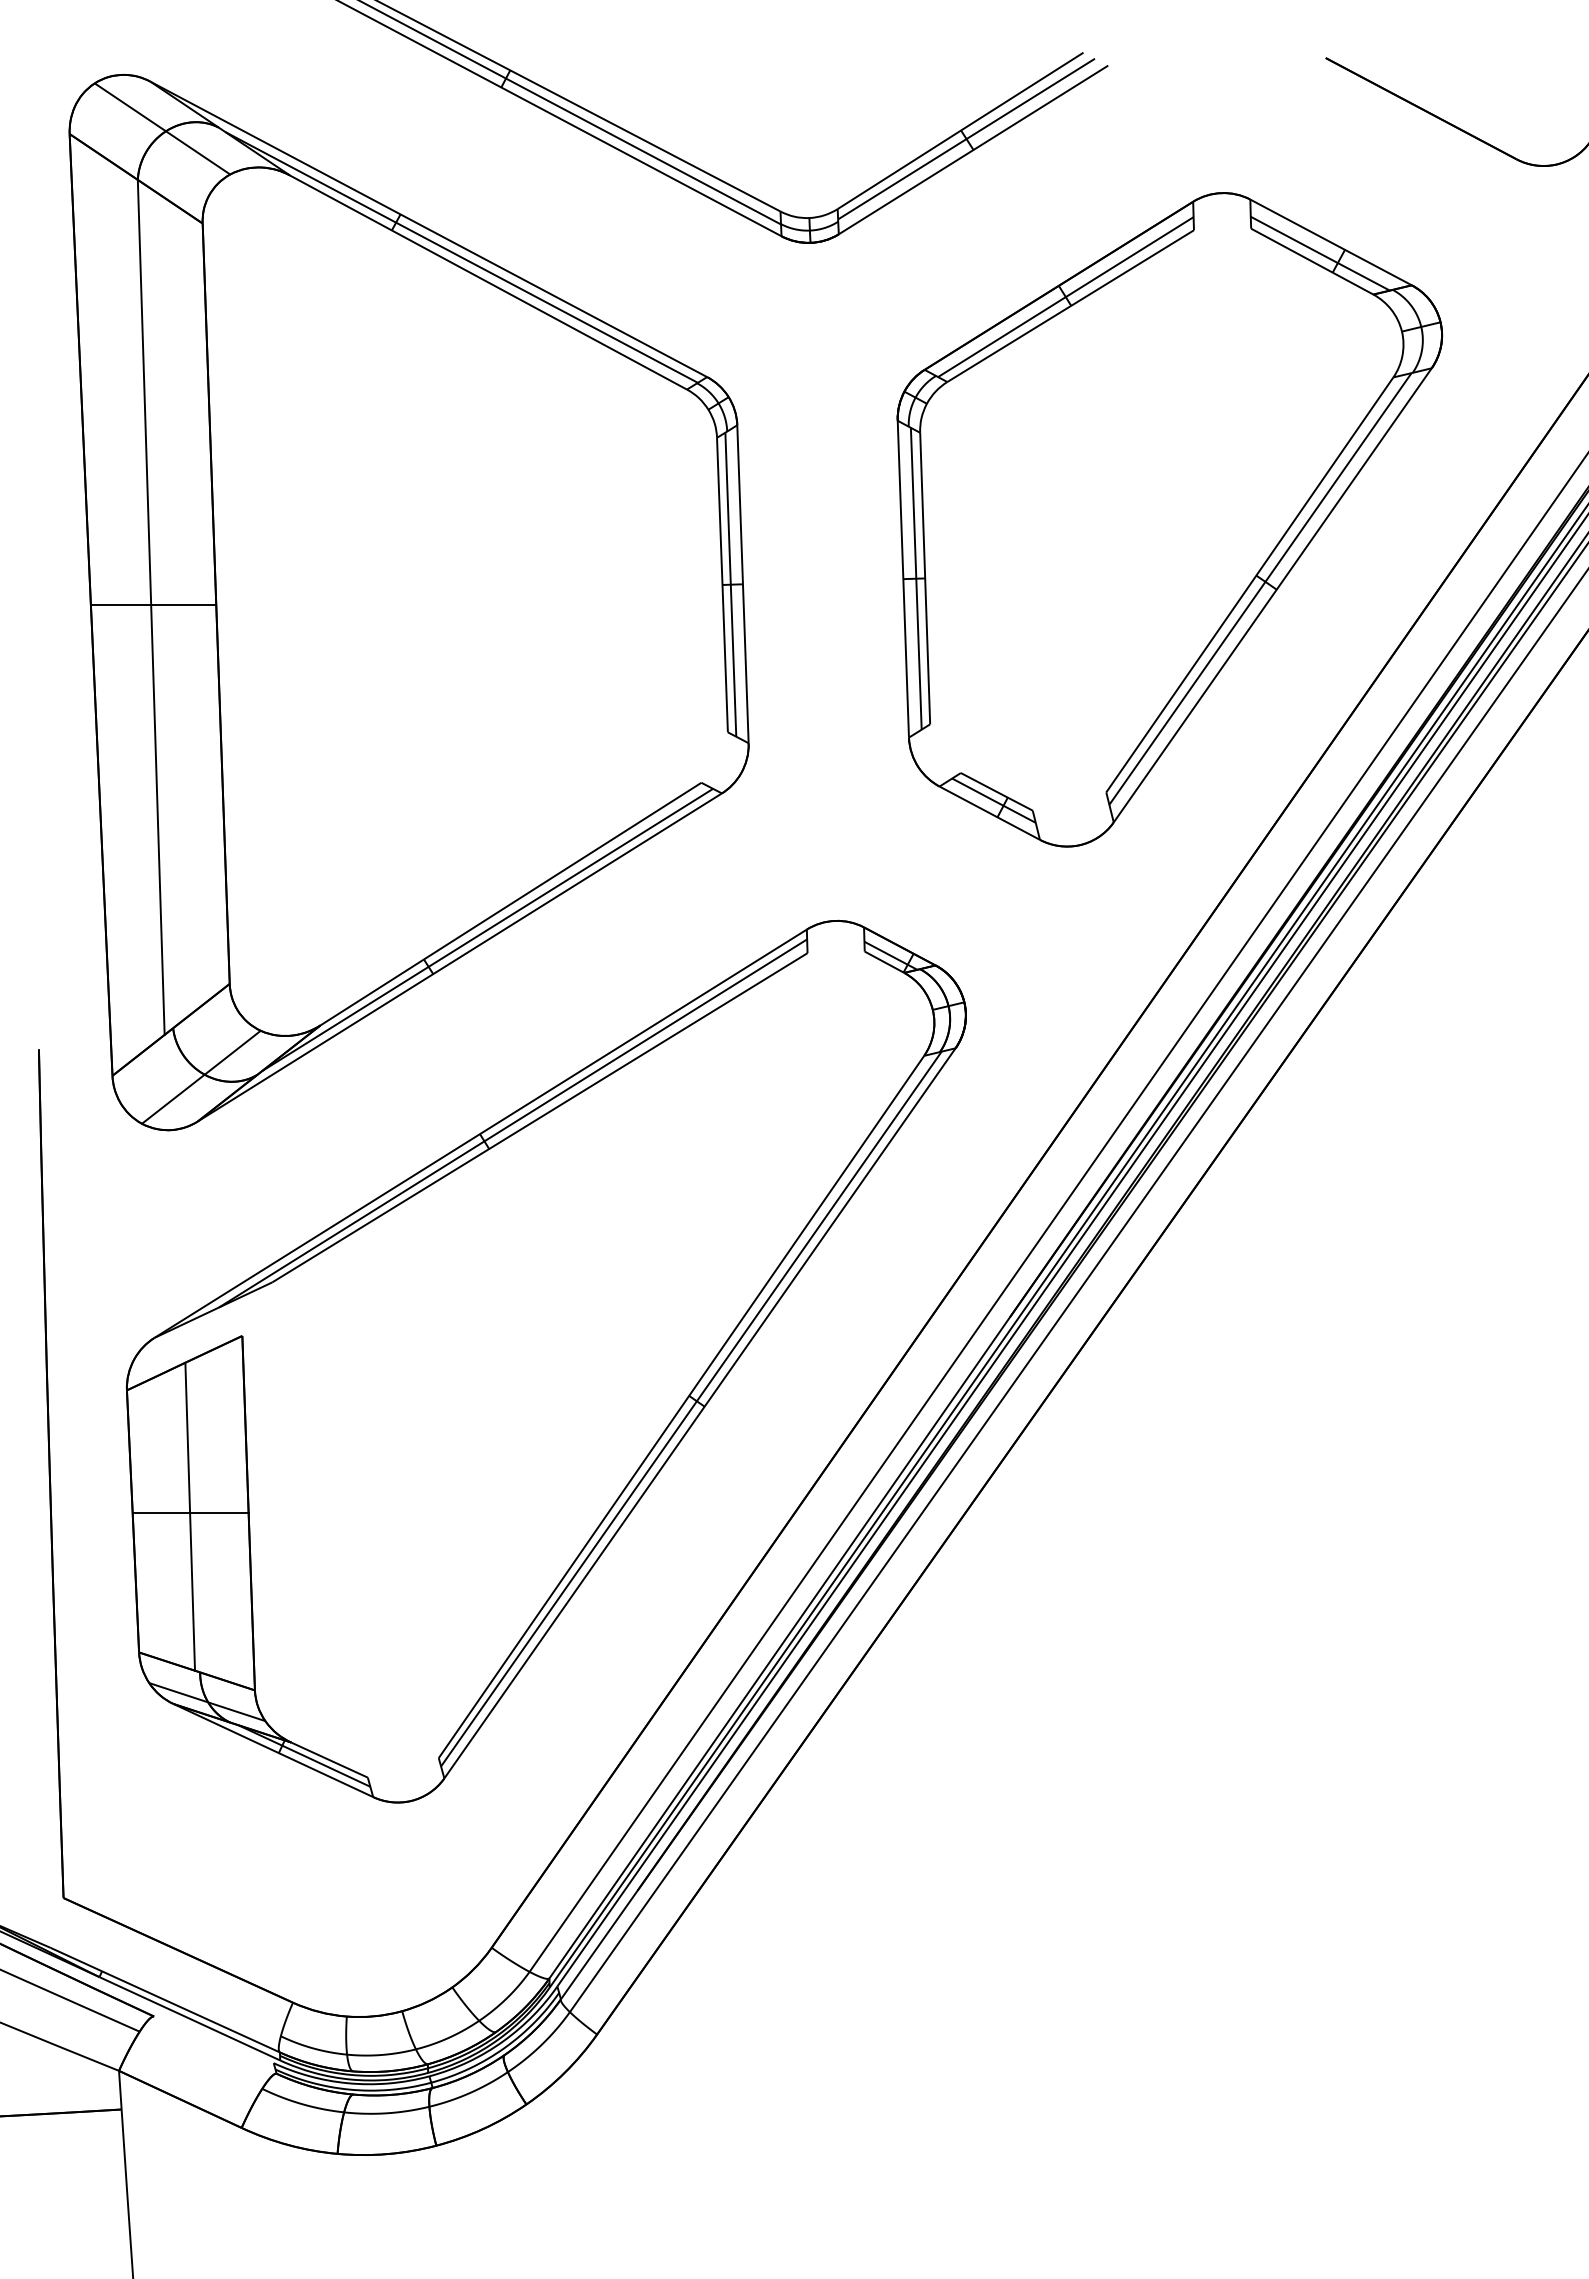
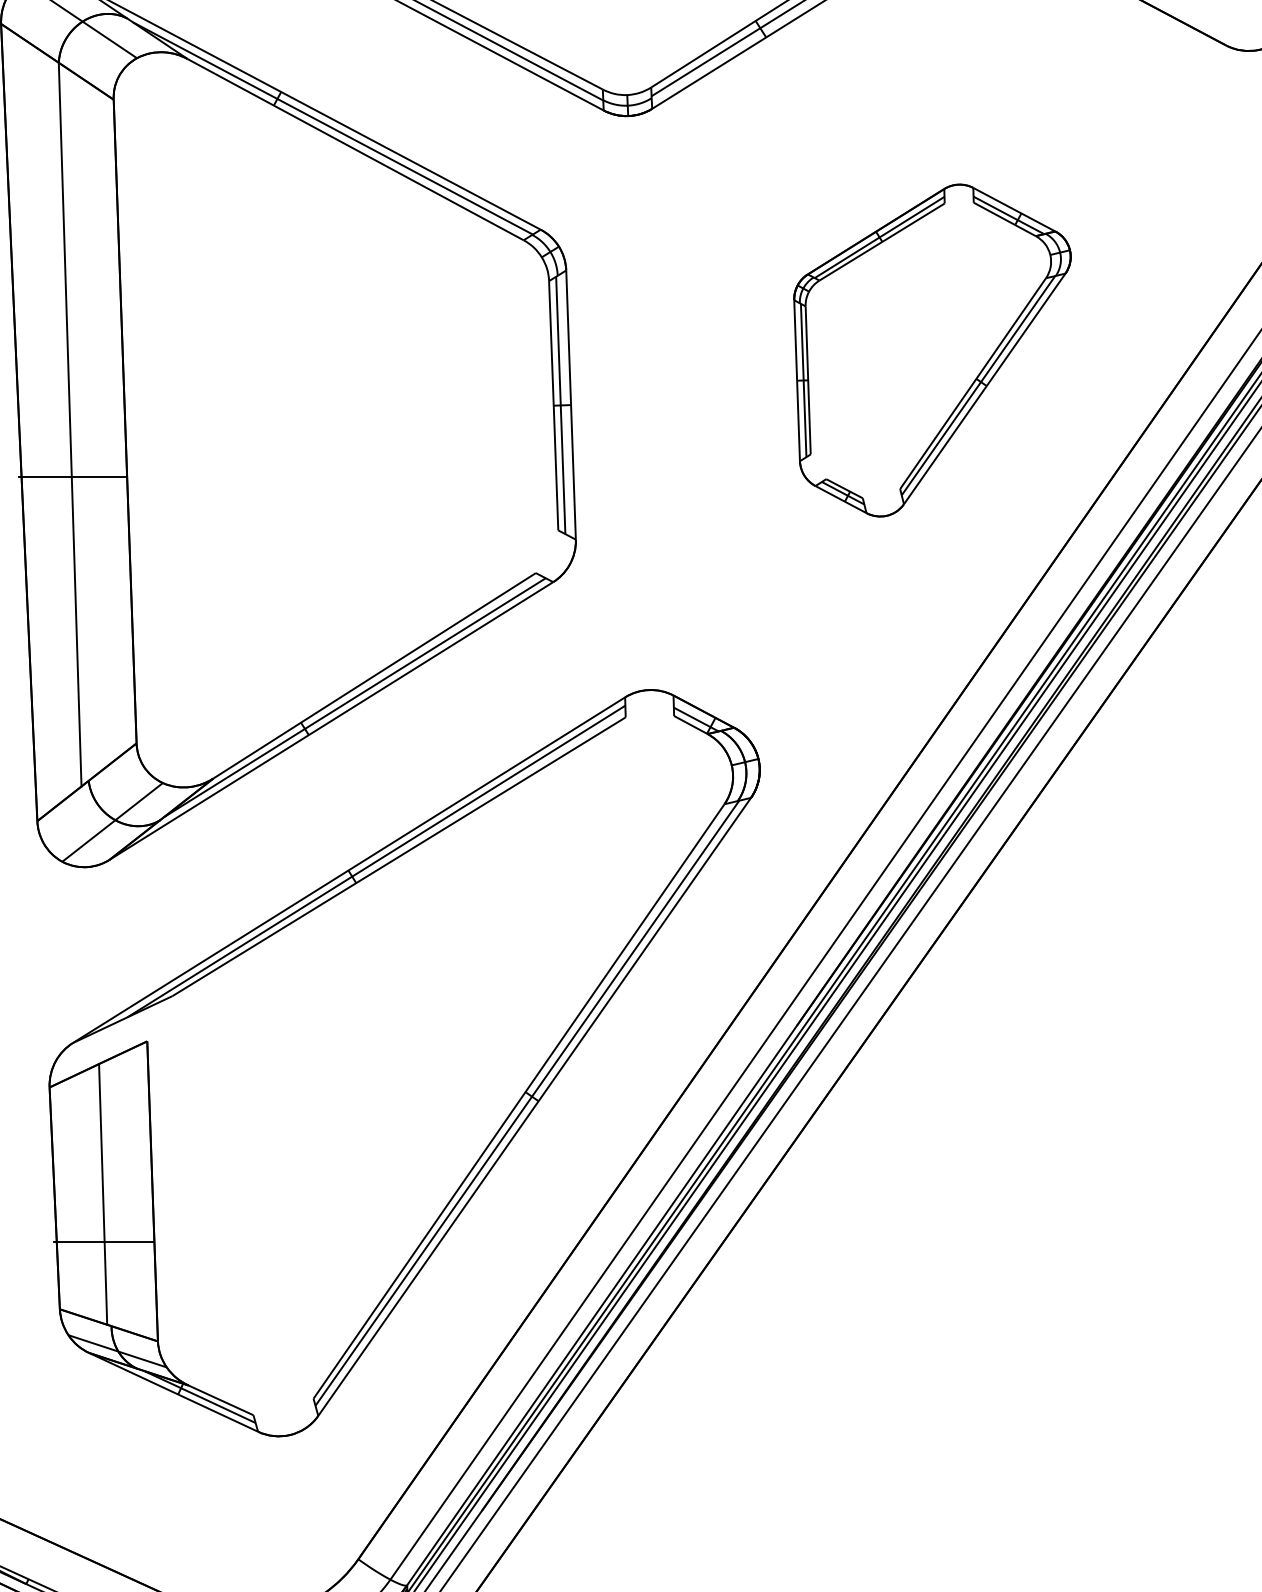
part: (1169, 519) -> (932, 350), size x0.6
line: (153, 604) -> (72, 477), moved
line: (190, 1513) -> (103, 1242), moved

